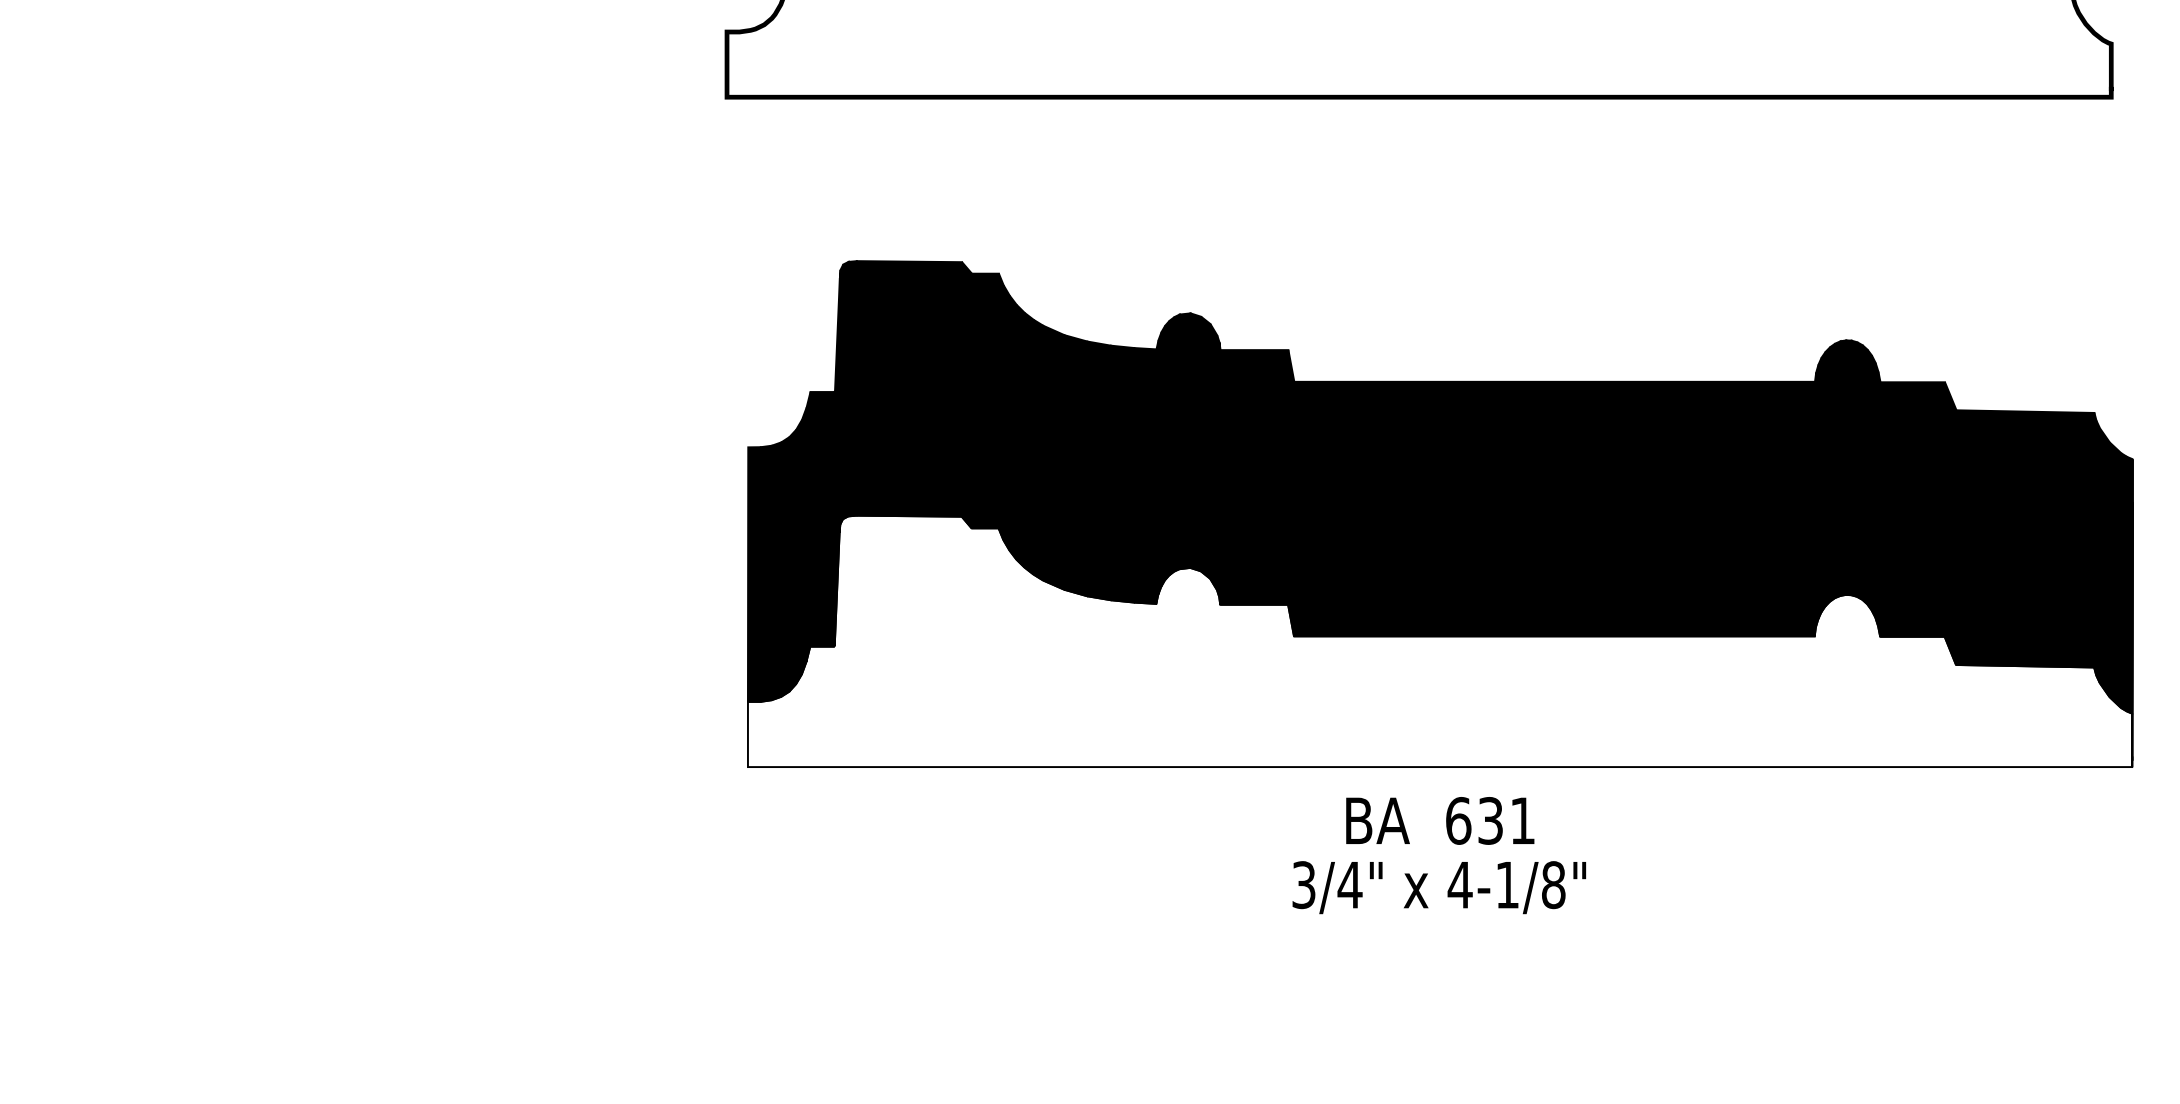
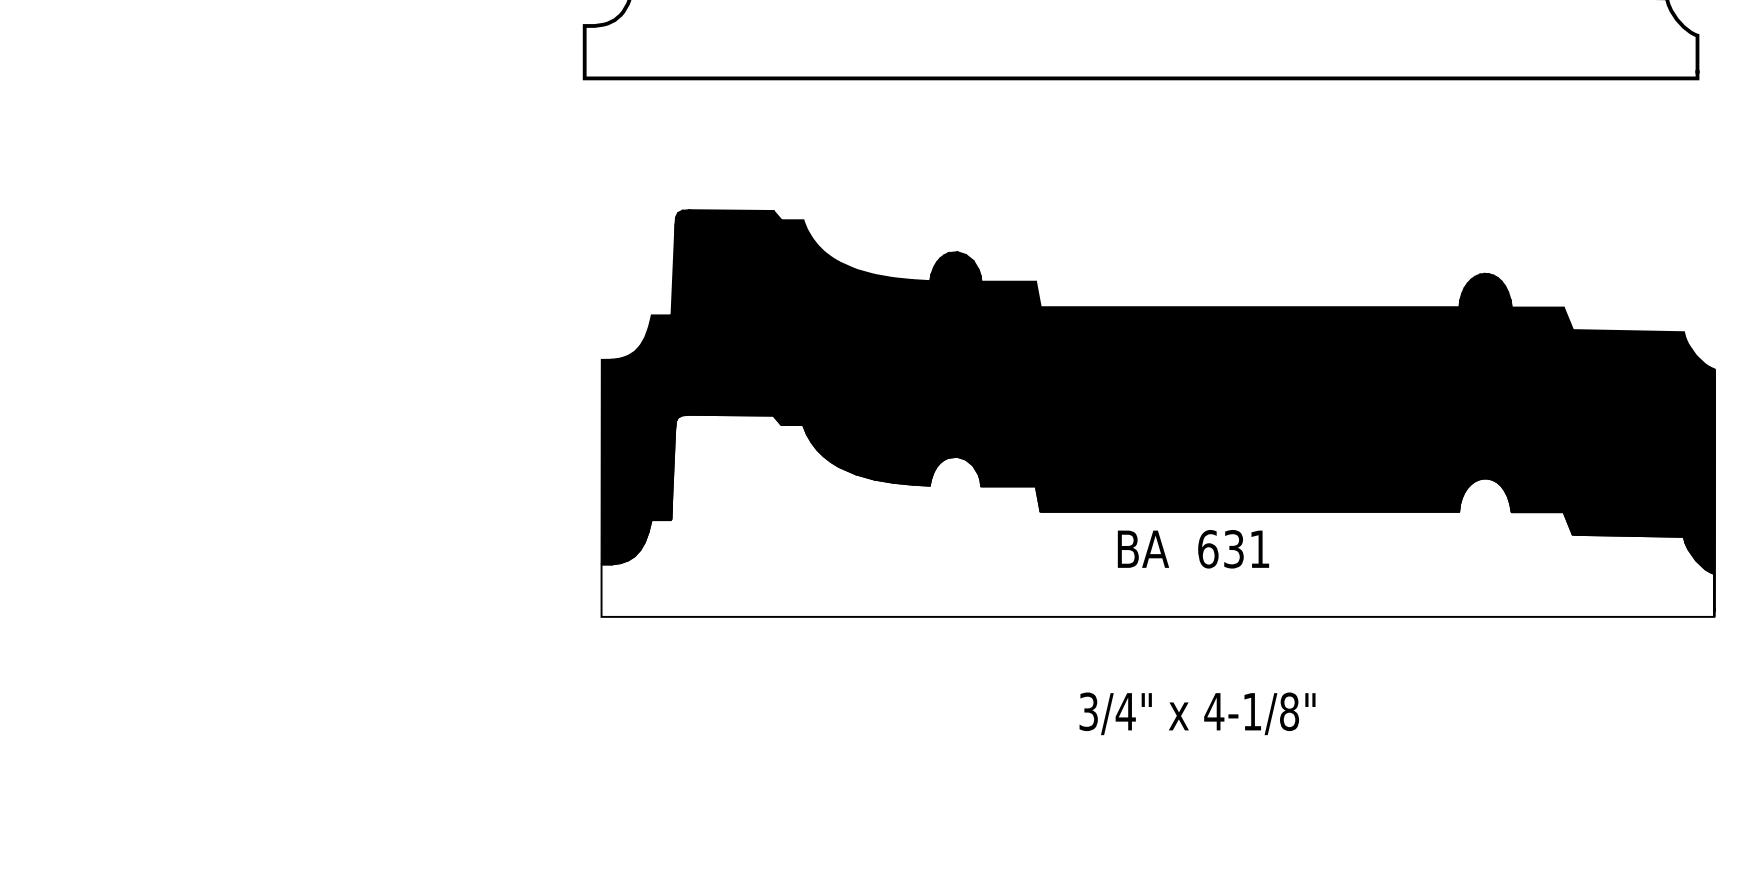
text: (1440, 820) -> (1193, 548), moved
text: (1439, 887) -> (1197, 713), moved

